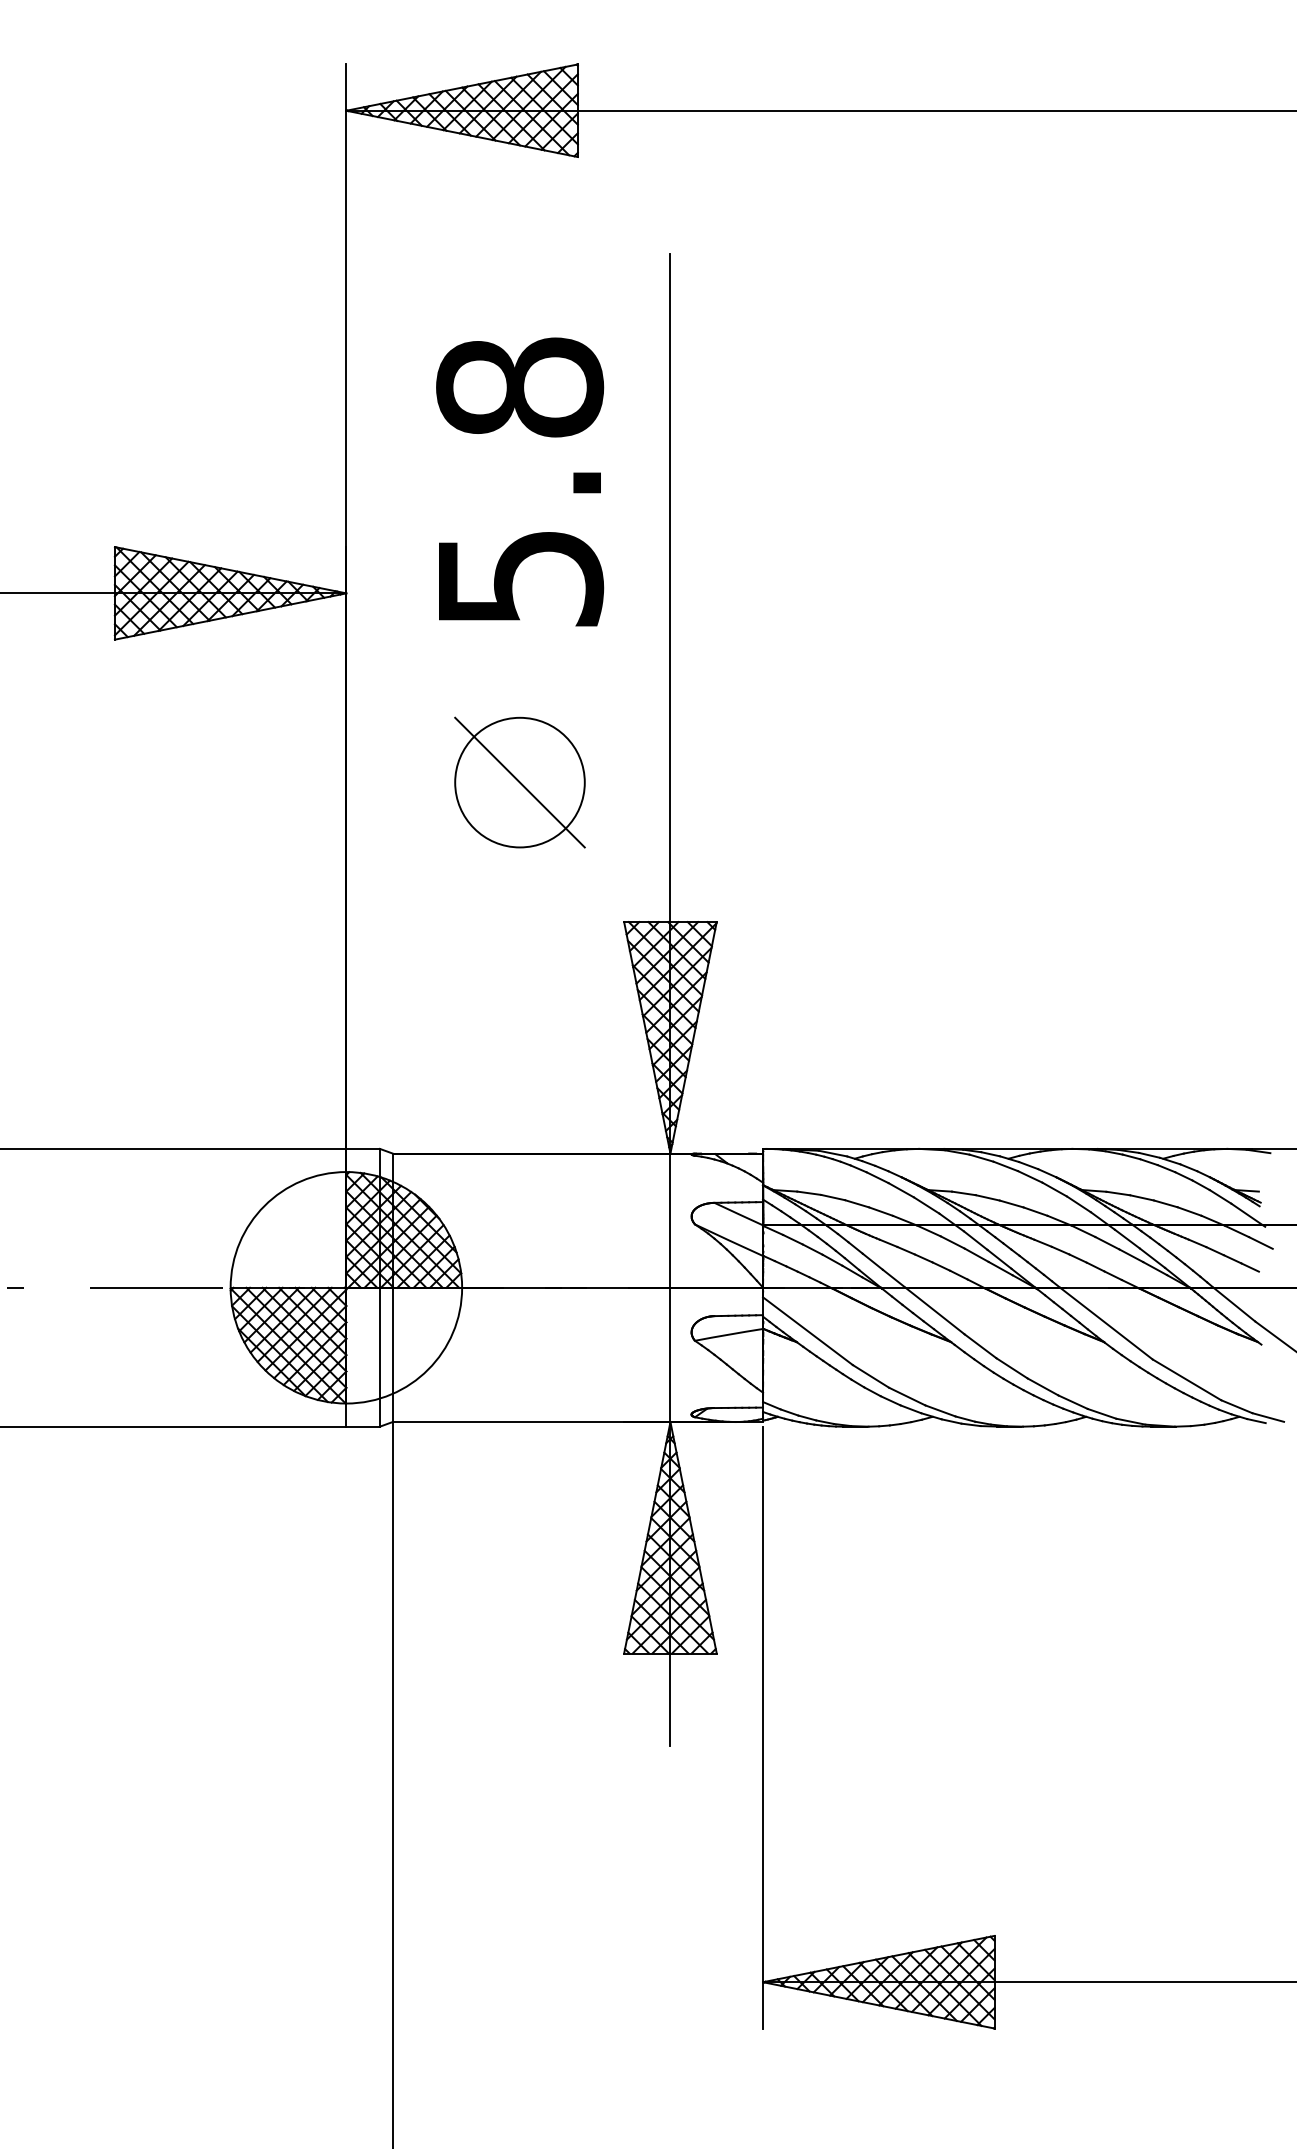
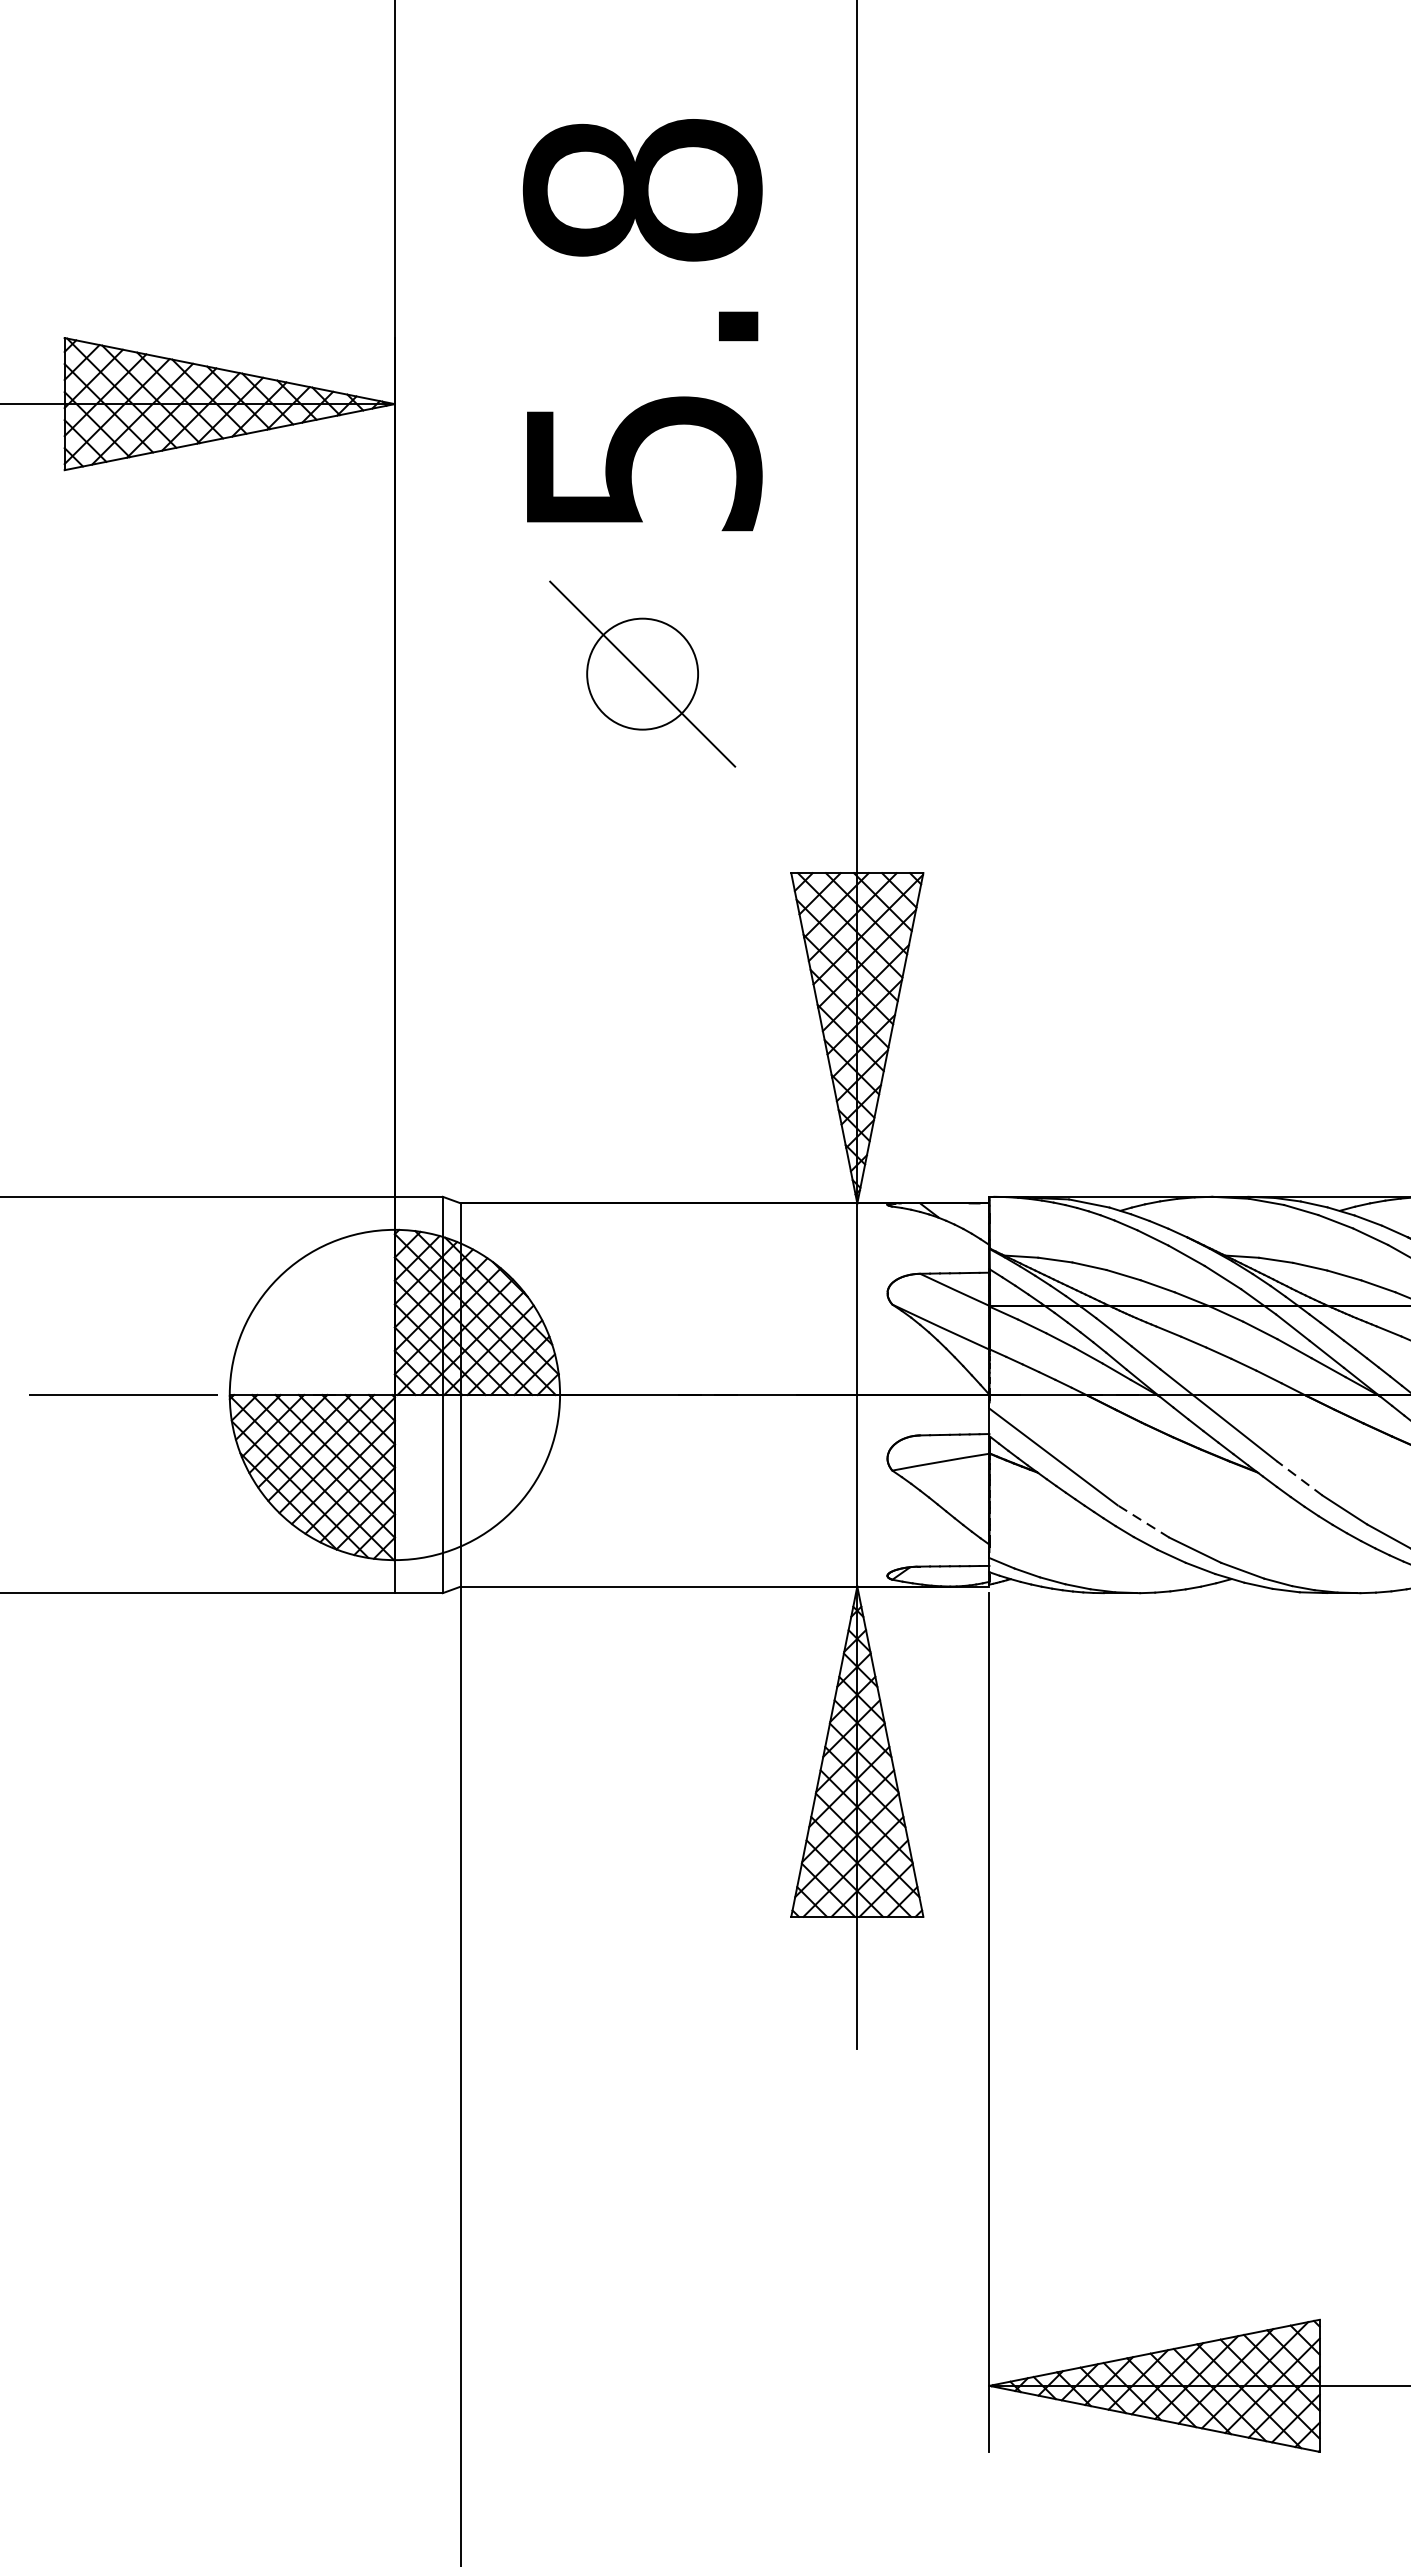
text: (520, 481) -> (643, 324), moved
circle: (519, 782) -> (641, 673), size x0.6
line: (980, 1346) -> (1299, 1478), solid -> dashed
line: (870, 1376) -> (1142, 1521), solid -> dashed

